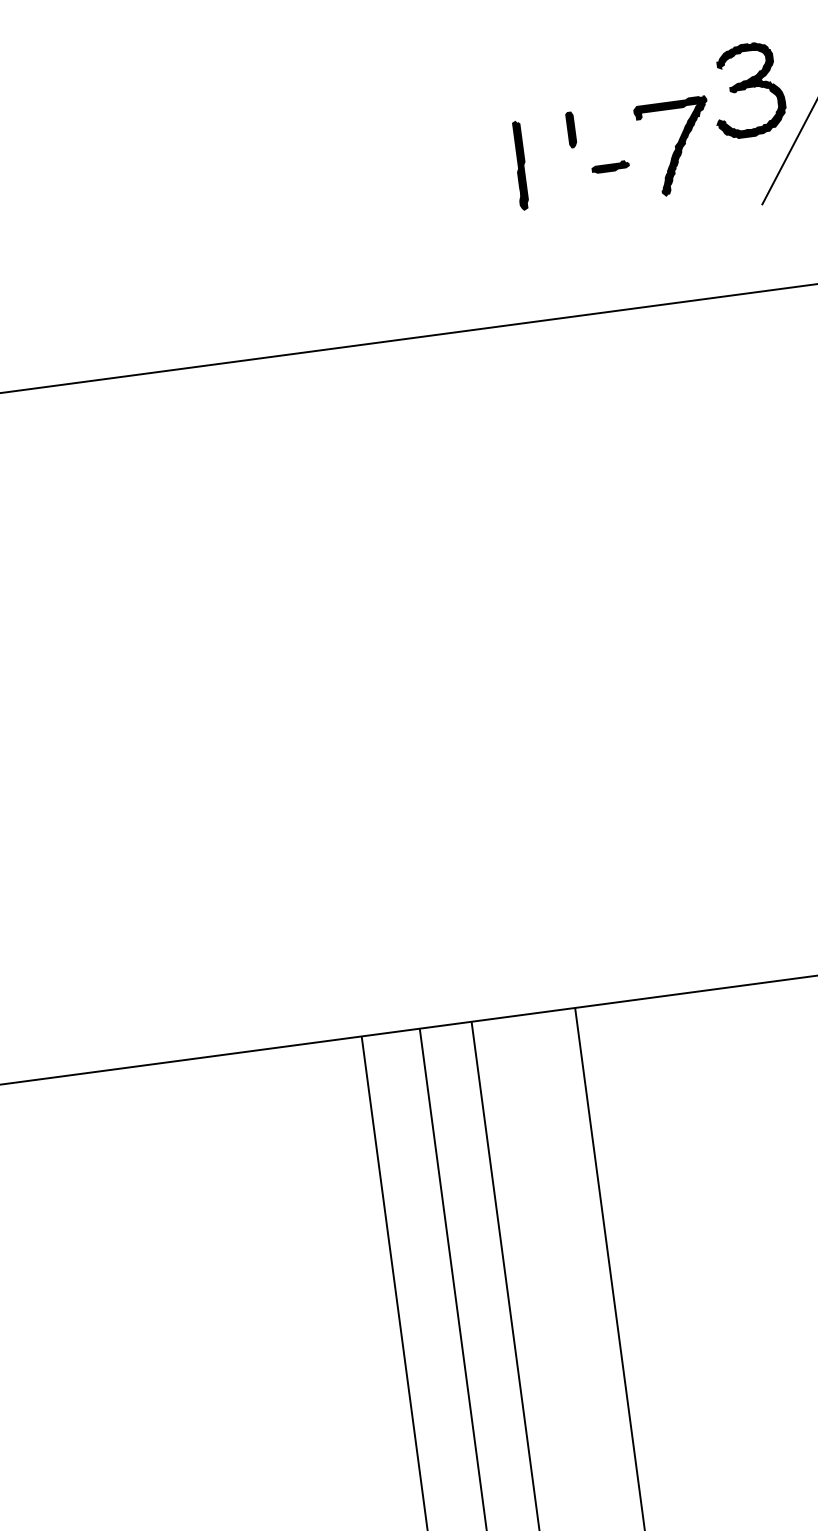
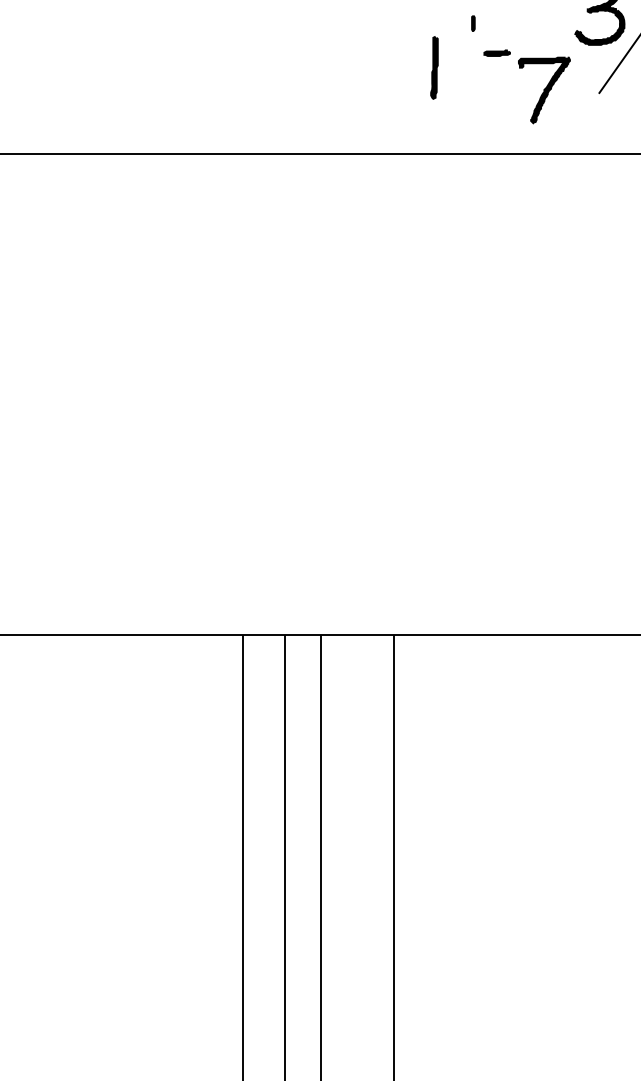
part: (571, 129) -> (473, 23), size x0.6
part: (676, 147) -> (544, 90), moved
part: (520, 165) -> (434, 67), moved

